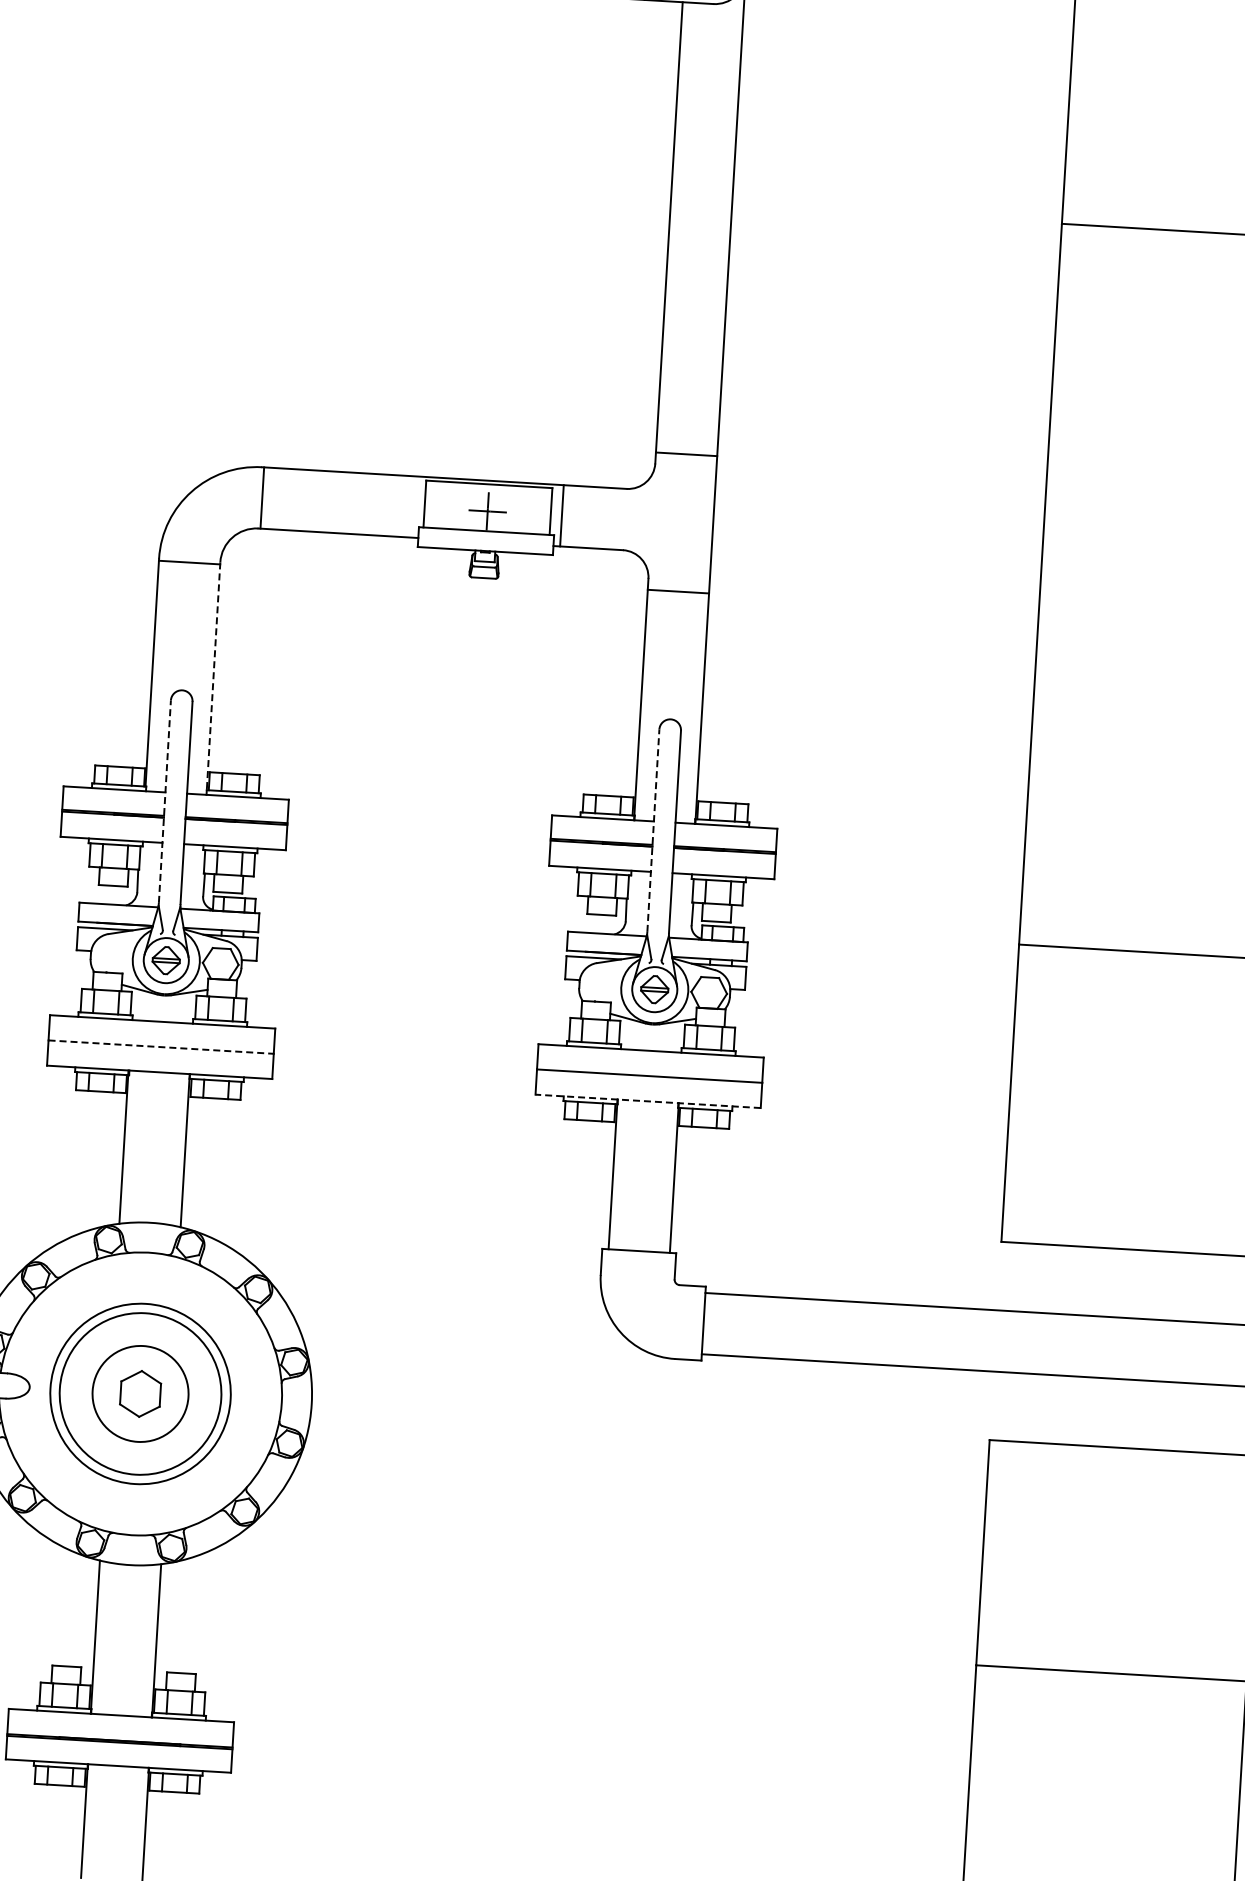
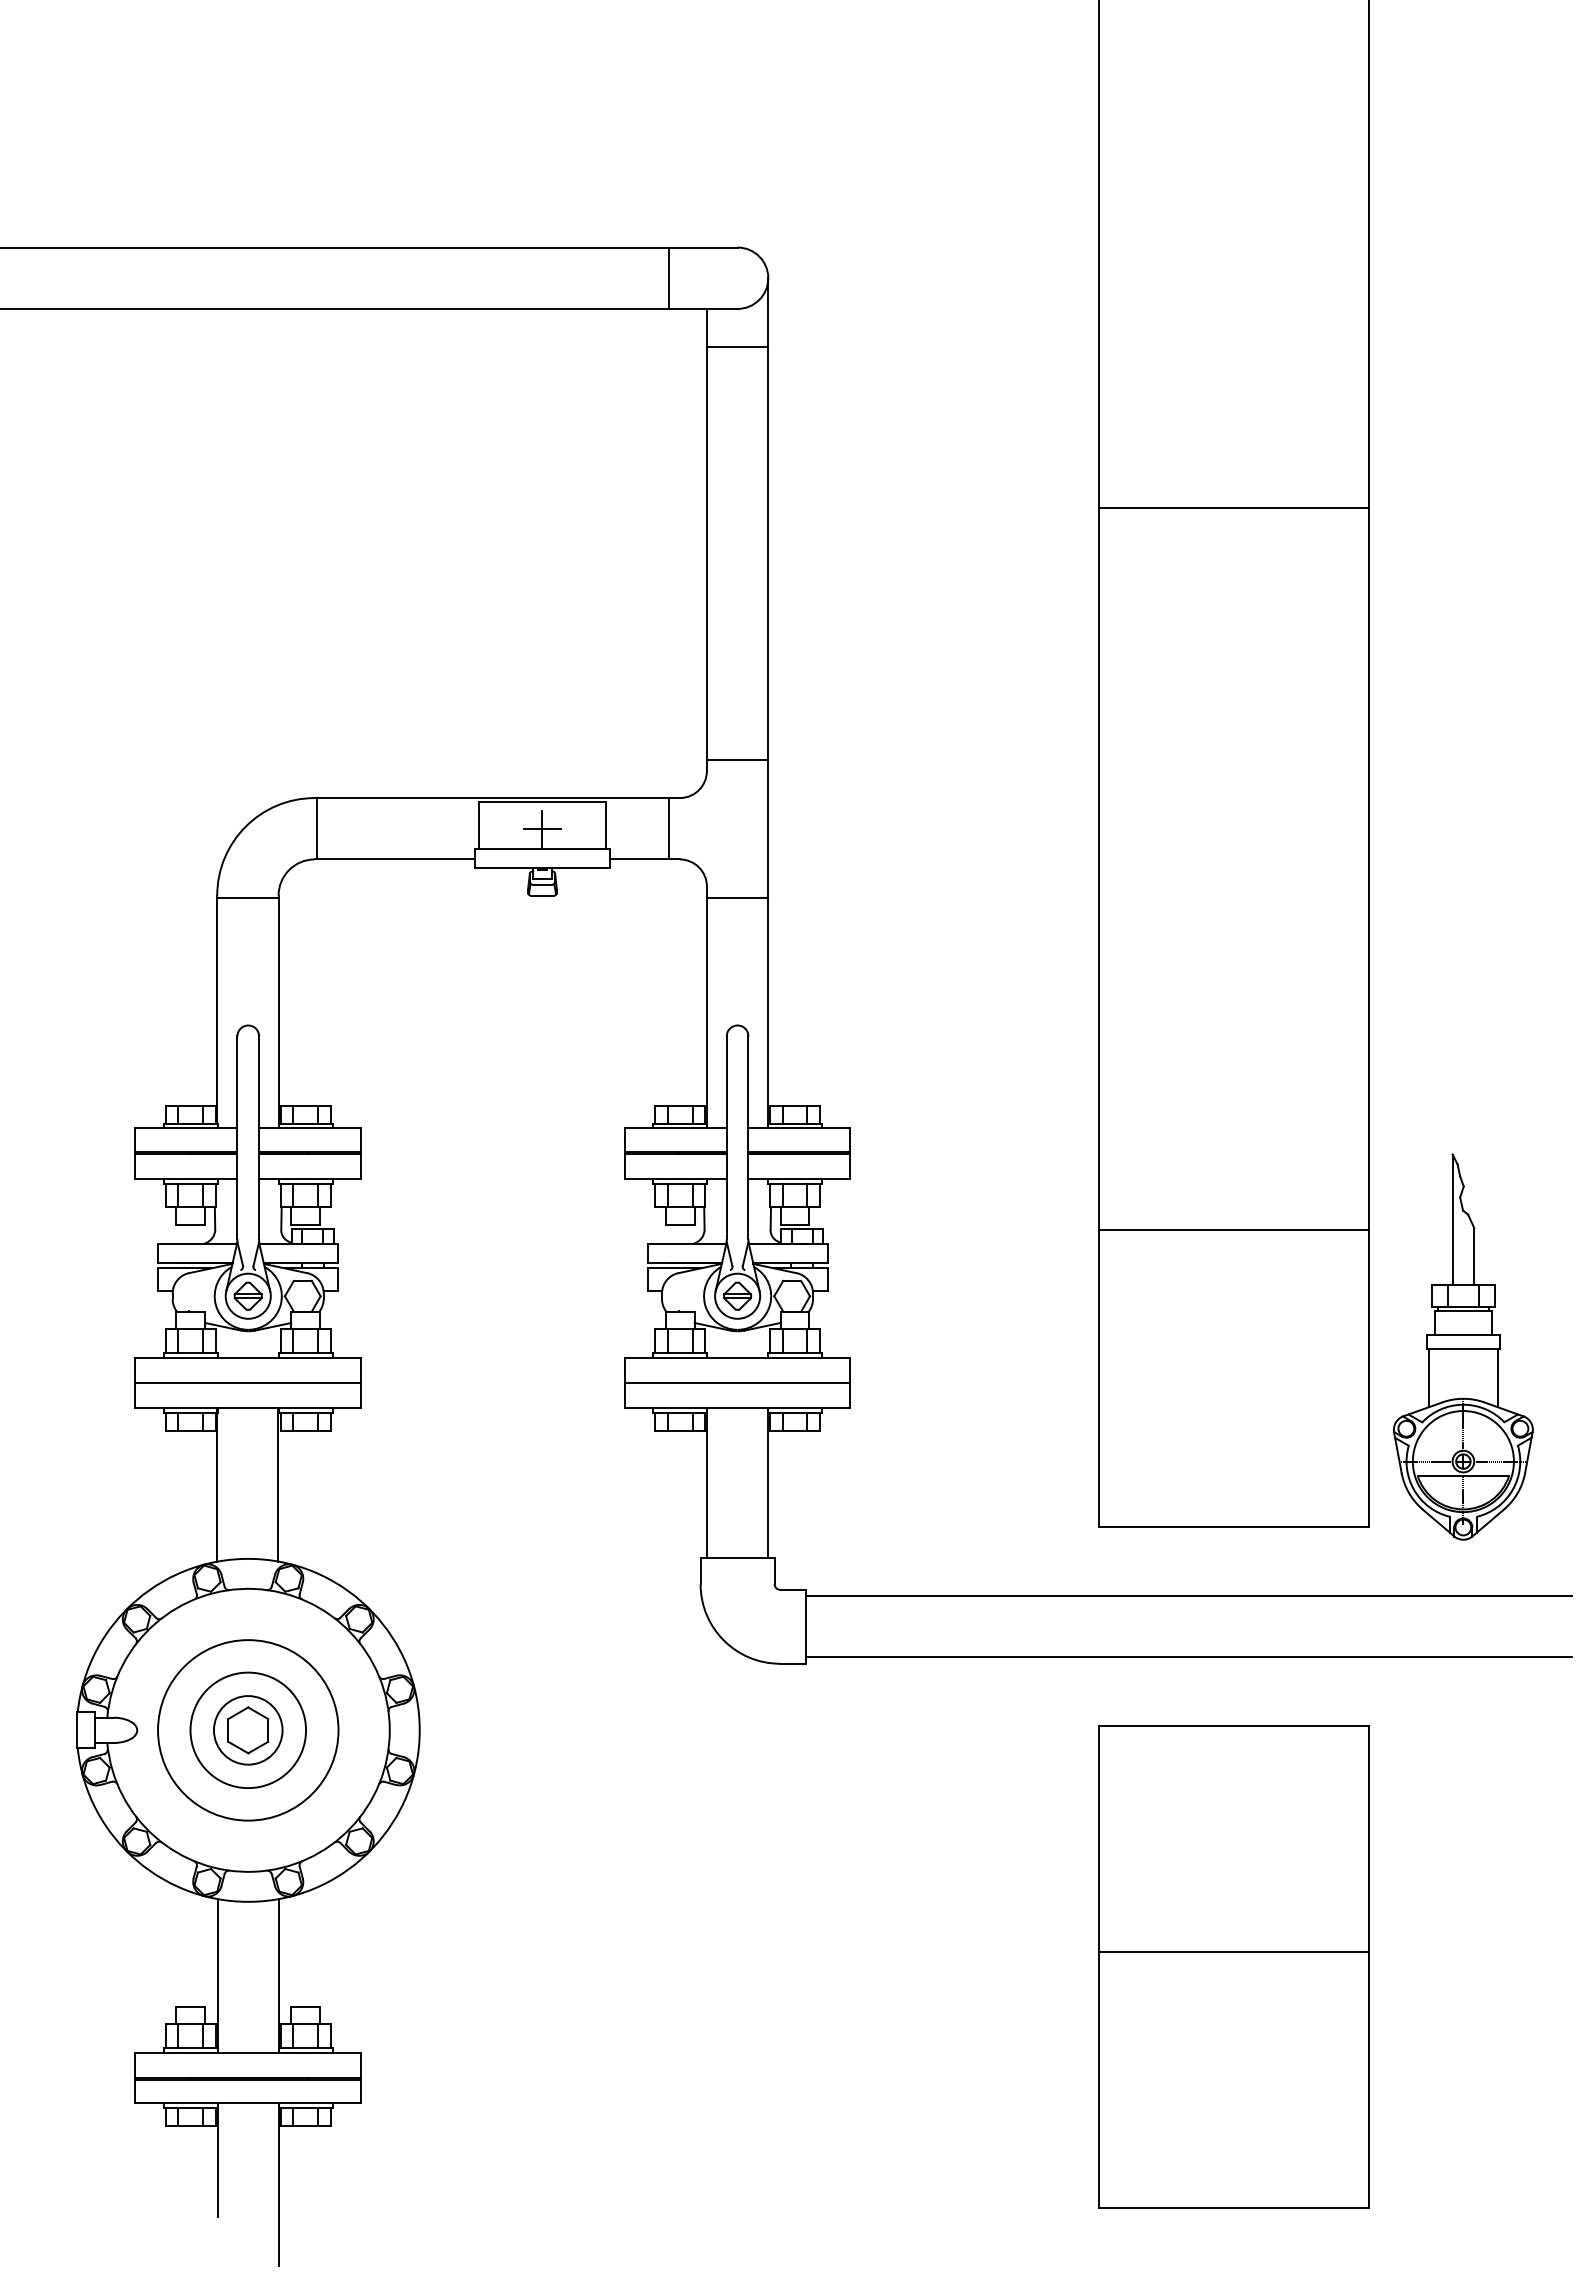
line: (710, 42) -> (737, 347), added
line: (561, 515) -> (668, 828), moved
line: (213, 677) -> (278, 1010), dashed -> solid
line: (164, 801) -> (237, 1137), dashed -> solid
line: (653, 830) -> (726, 1137), dashed -> solid
line: (161, 1046) -> (248, 1382), dashed -> solid
line: (648, 1101) -> (737, 1408), dashed -> solid
circle: (139, 1394) -> (247, 1730), size x0.71
circle: (140, 1394) -> (248, 1730), size x0.71

